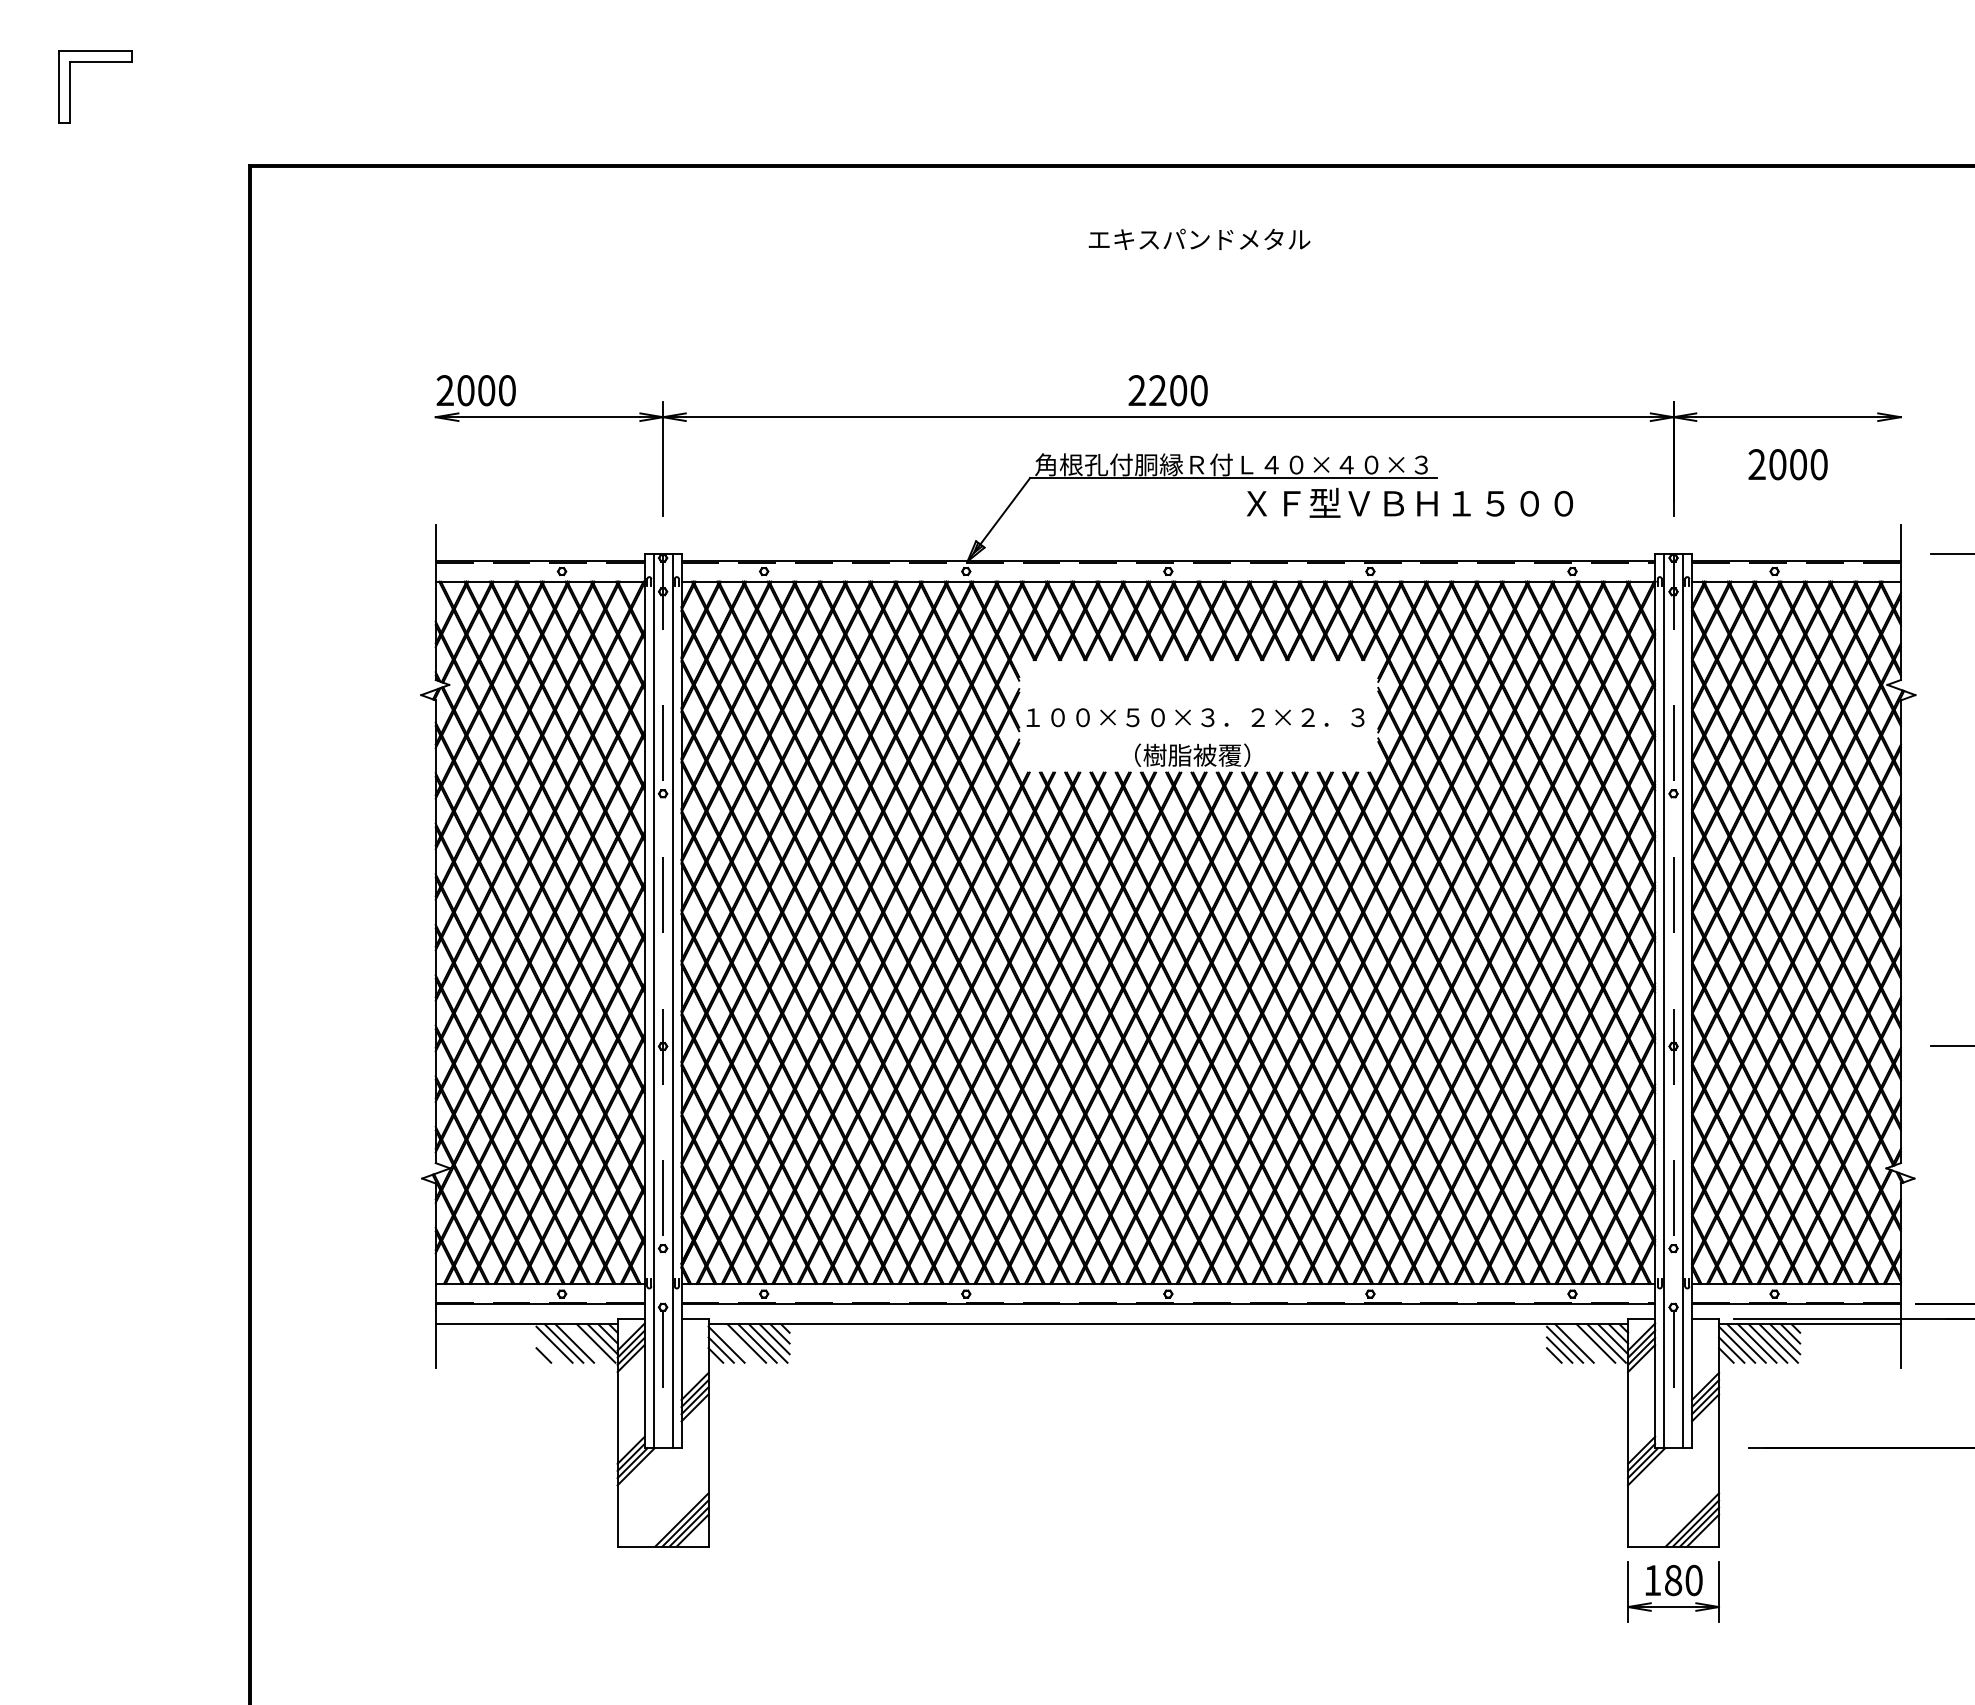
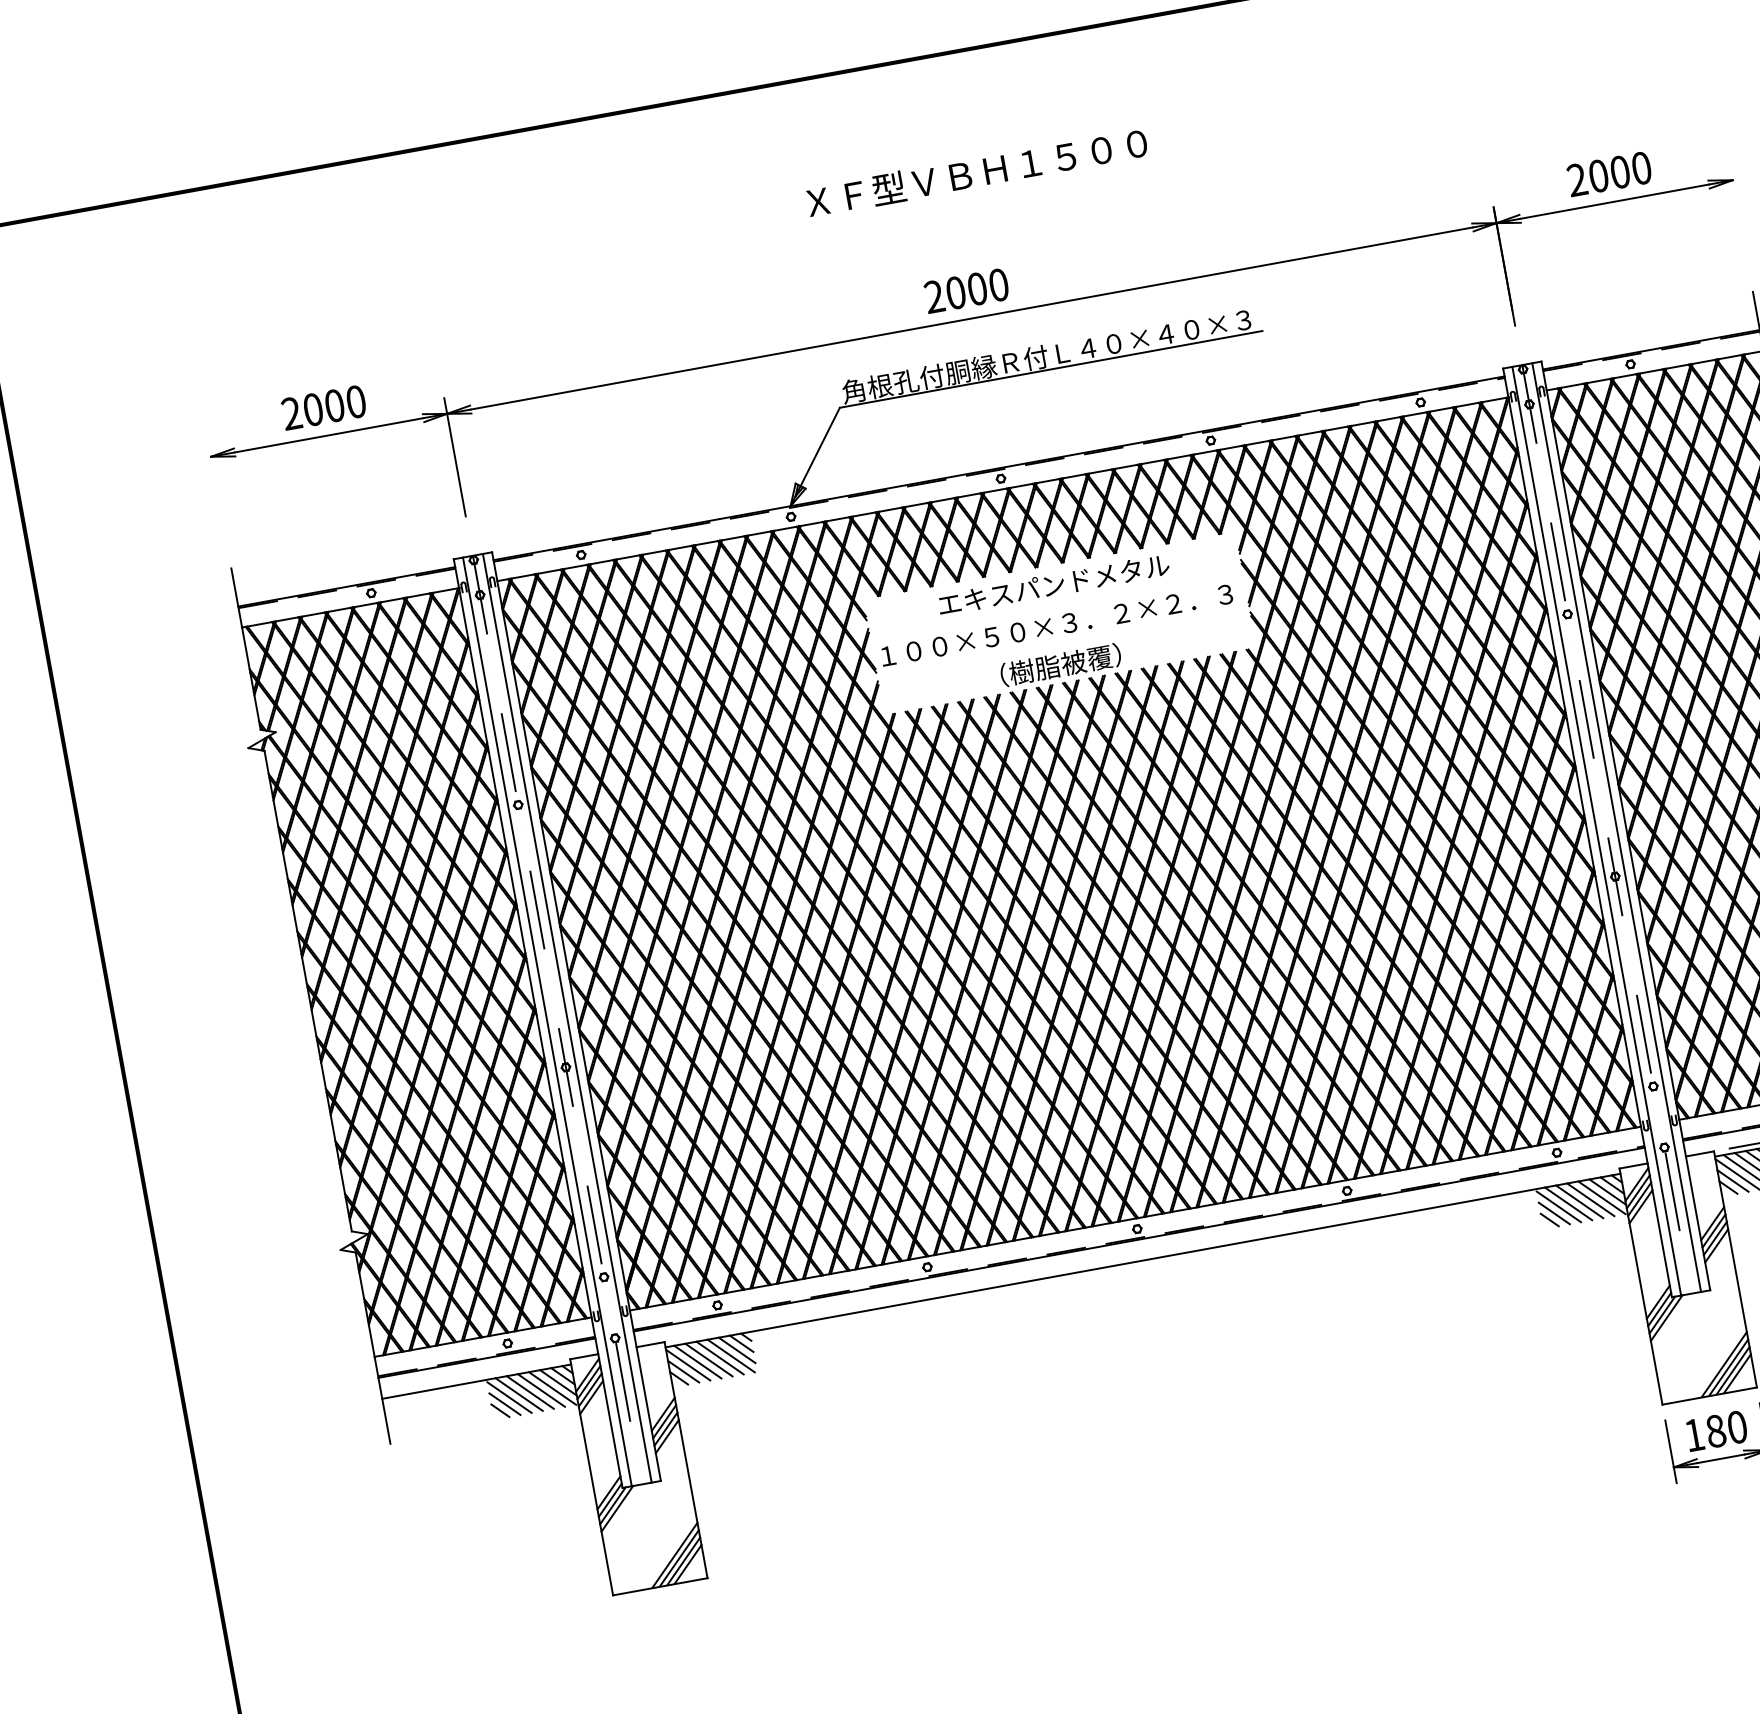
text: (1199, 238) -> (1053, 583), moved
text: (475, 390) -> (323, 407), moved
text: (1157, 390) -> (955, 292), 2200 -> 2000
text: (1787, 464) -> (1608, 174), moved
text: (1409, 502) -> (976, 172), moved
line: (585, 1343) -> (541, 1390), added
line: (735, 1343) -> (697, 1362), added
line: (1585, 1343) -> (1579, 1201), added
line: (548, 1349) -> (504, 1403), added

